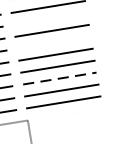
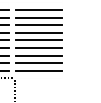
line: (49, 18) -> (38, 17), added
line: (53, 42) -> (38, 32), added
line: (60, 78) -> (39, 55), dashed -> solid

